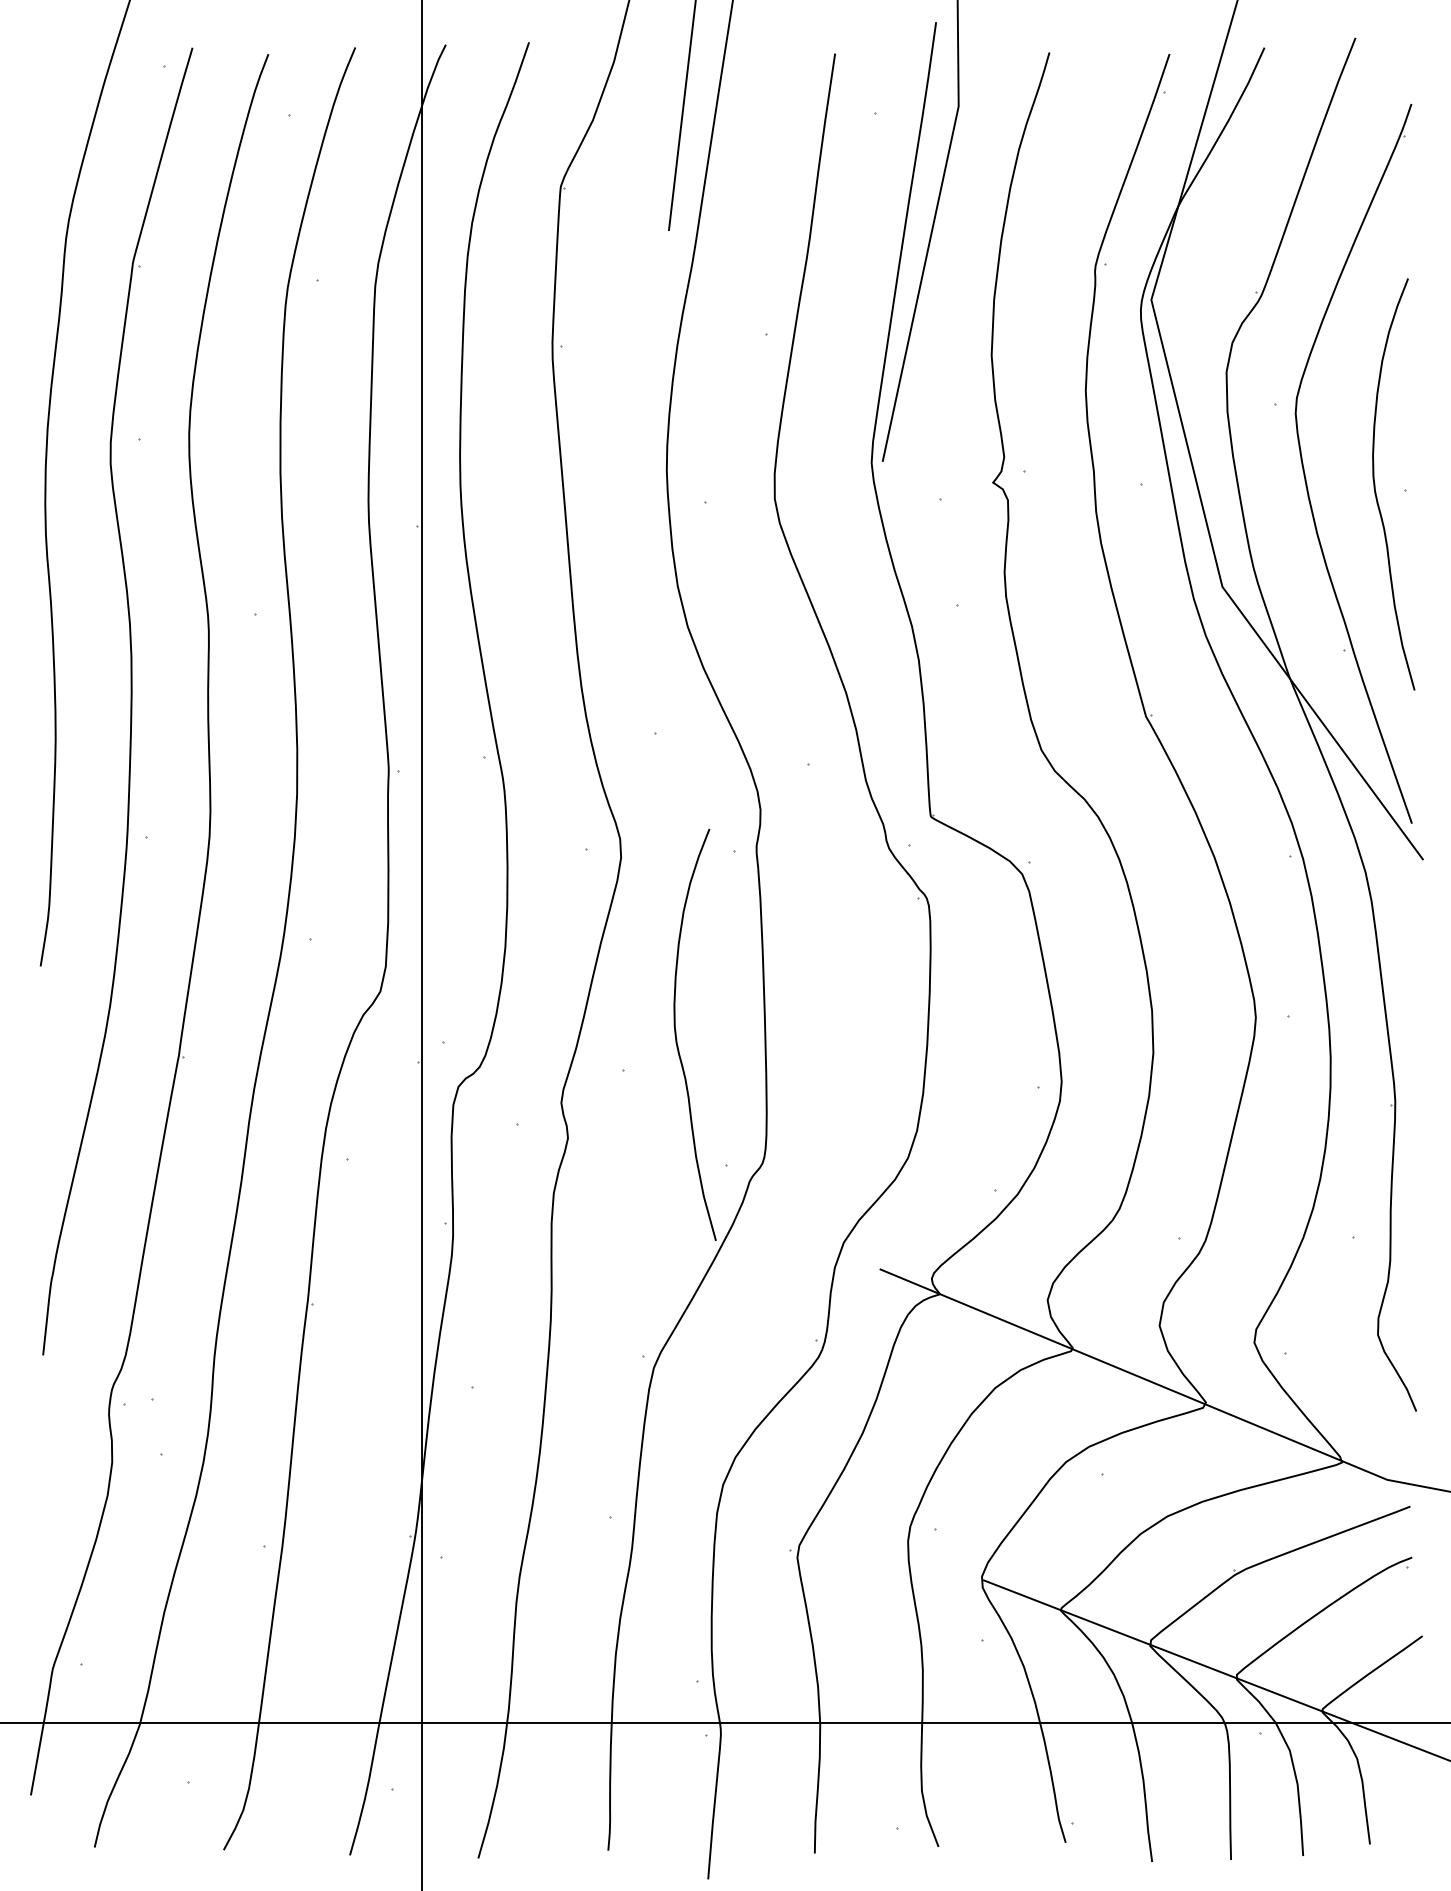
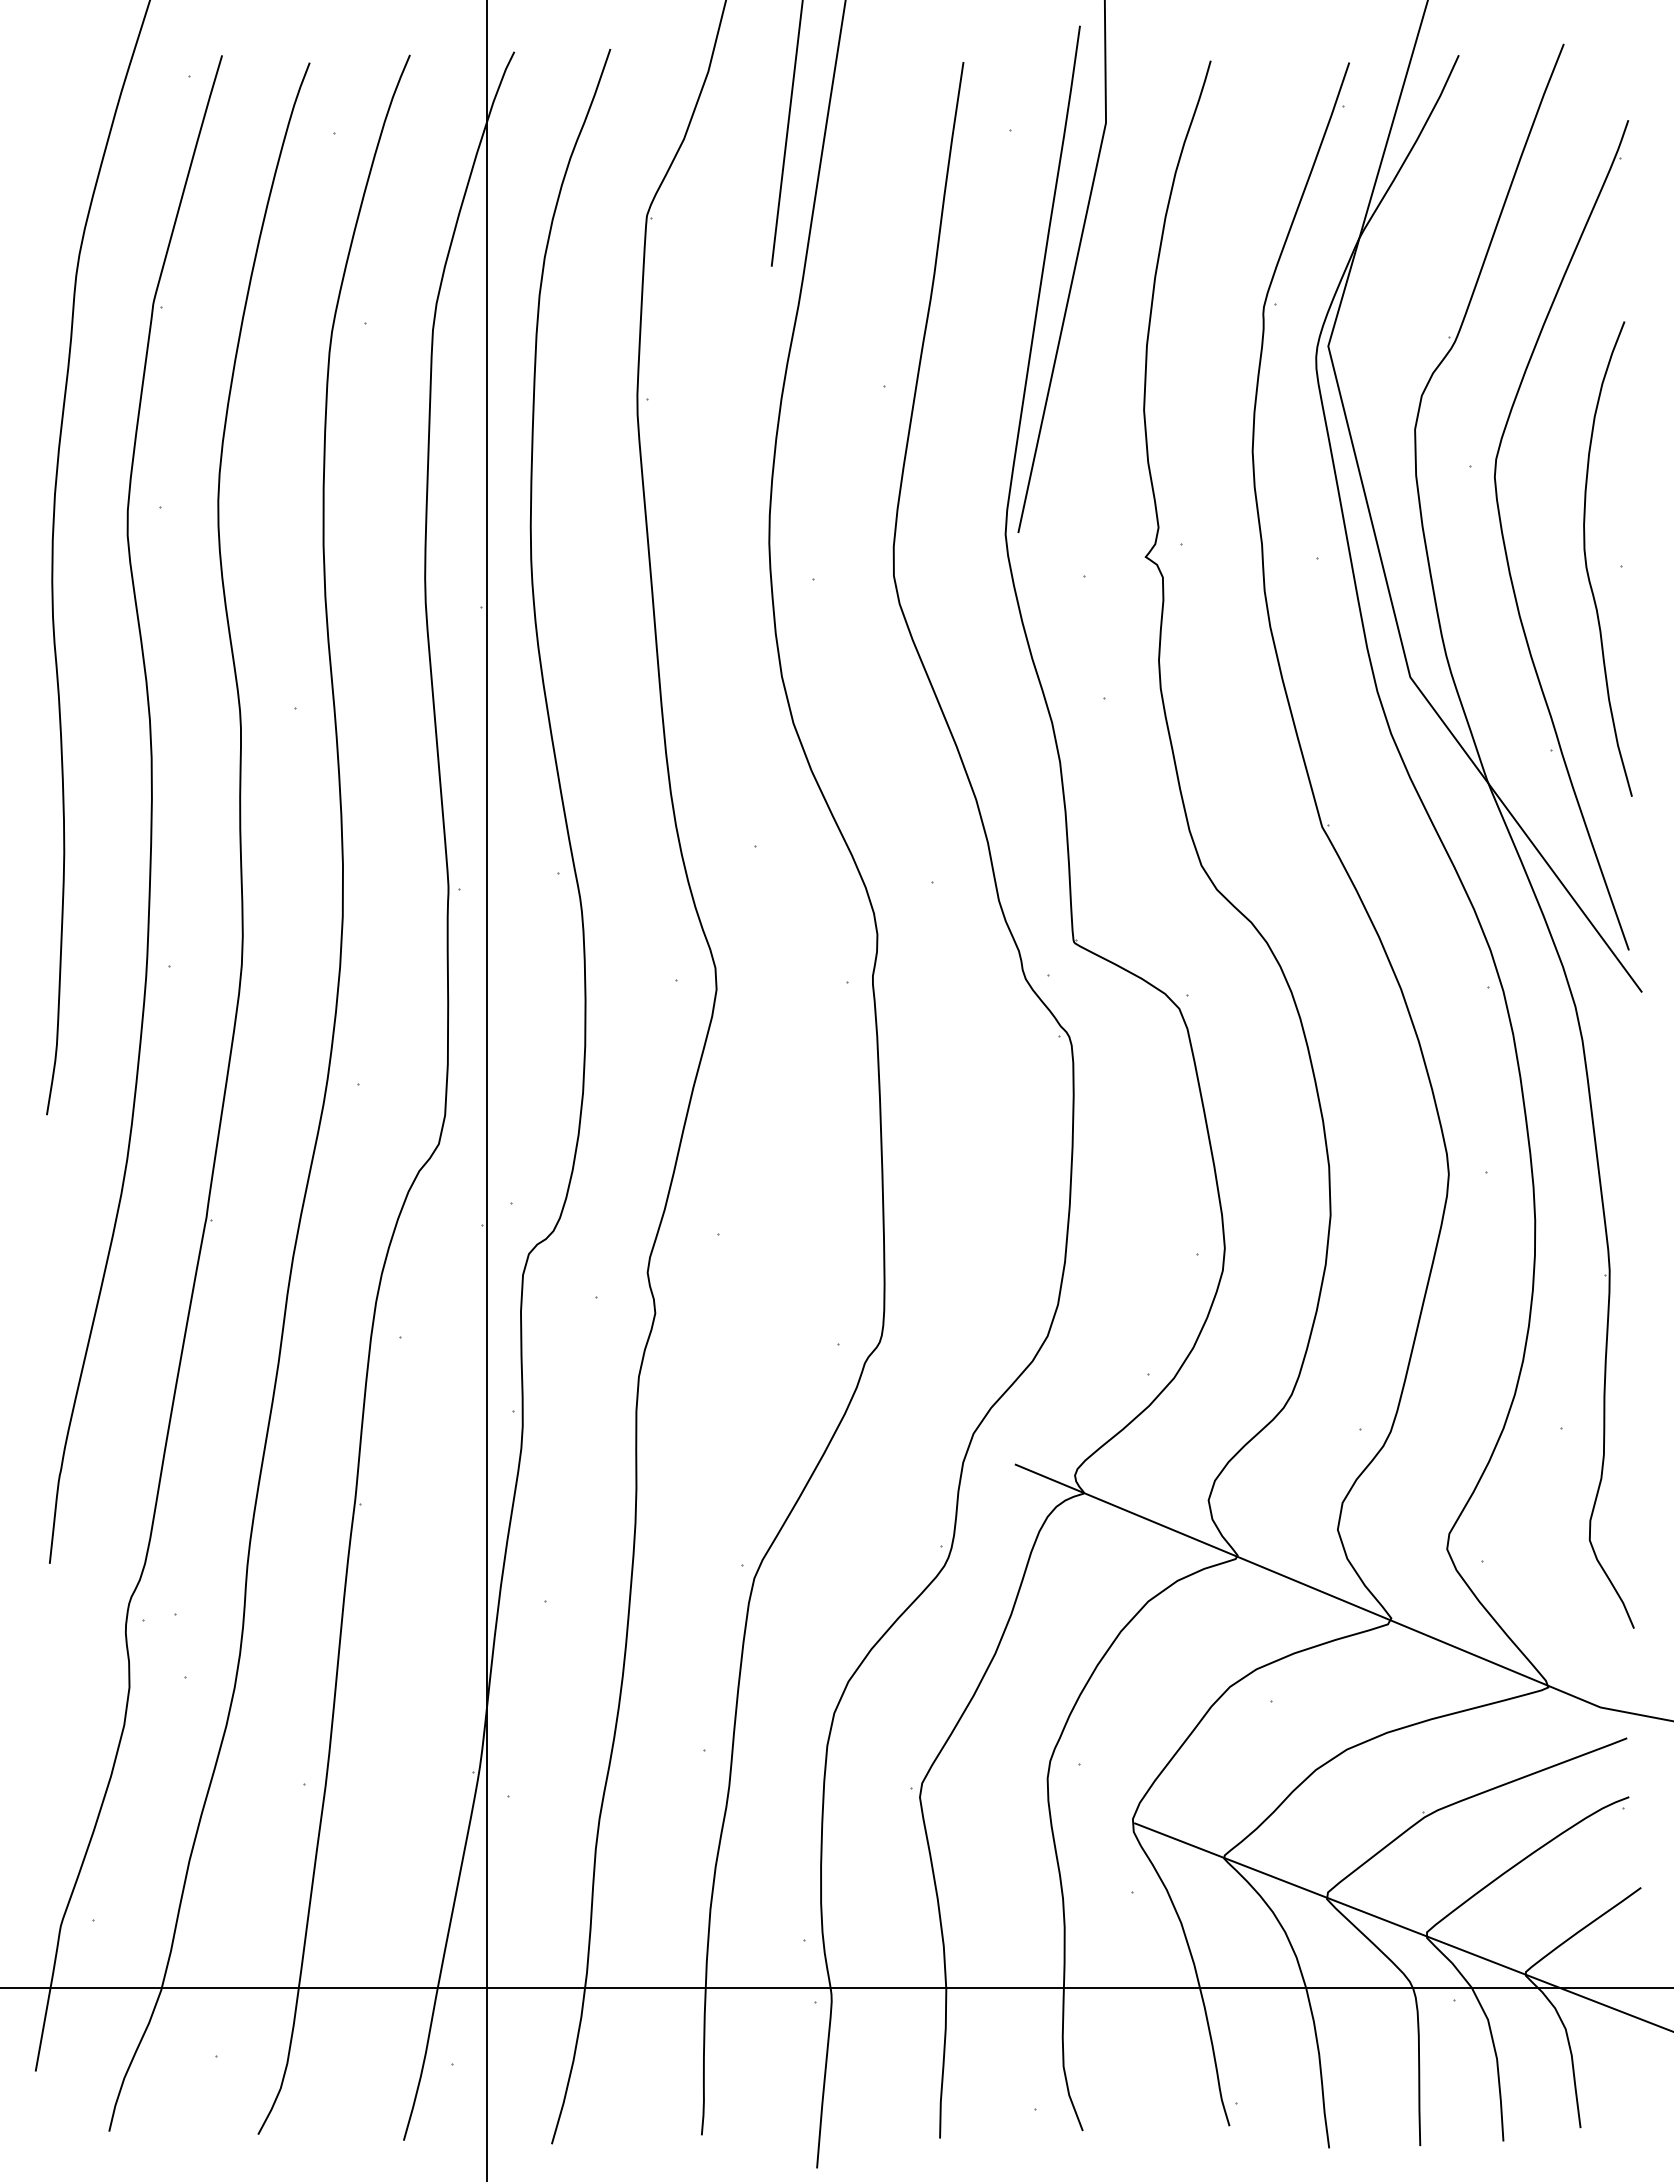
curve: (676, 1034) -> (780, 1193), removed

